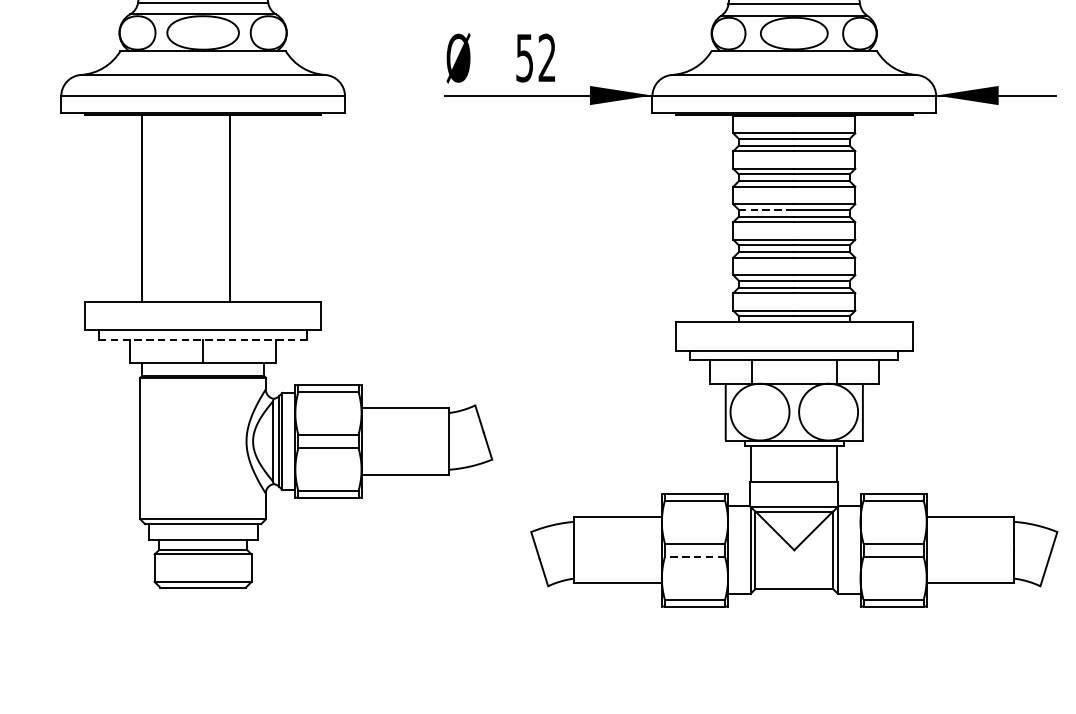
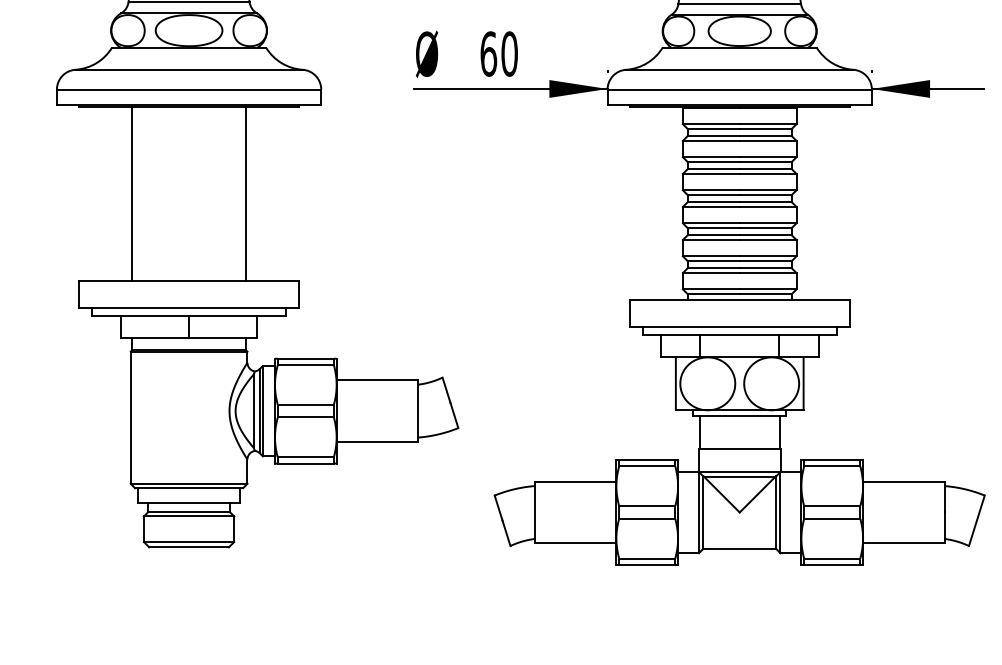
text: (535, 57) -> (498, 53), 52 -> 60
line: (229, 208) -> (245, 194), moved
line: (766, 209) -> (713, 195), dashed -> solid
line: (203, 339) -> (189, 316), dashed -> solid
line: (694, 556) -> (646, 518), dashed -> solid

